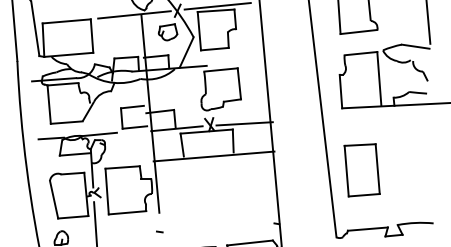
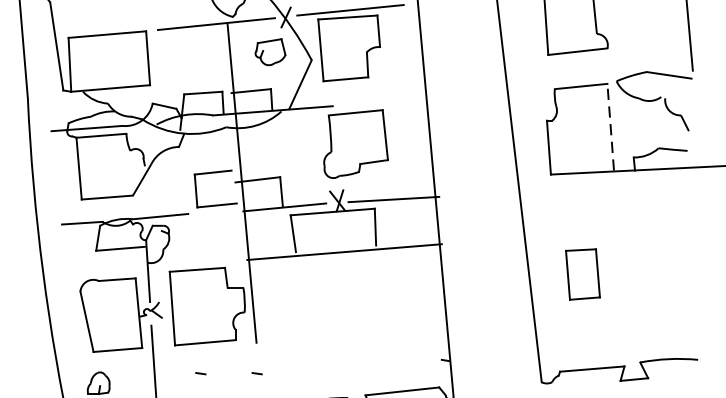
line: (379, 78) -> (610, 126), solid -> dashed
part: (361, 170) -> (581, 274), size x0.6
line: (124, 231) -> (200, 372), added

